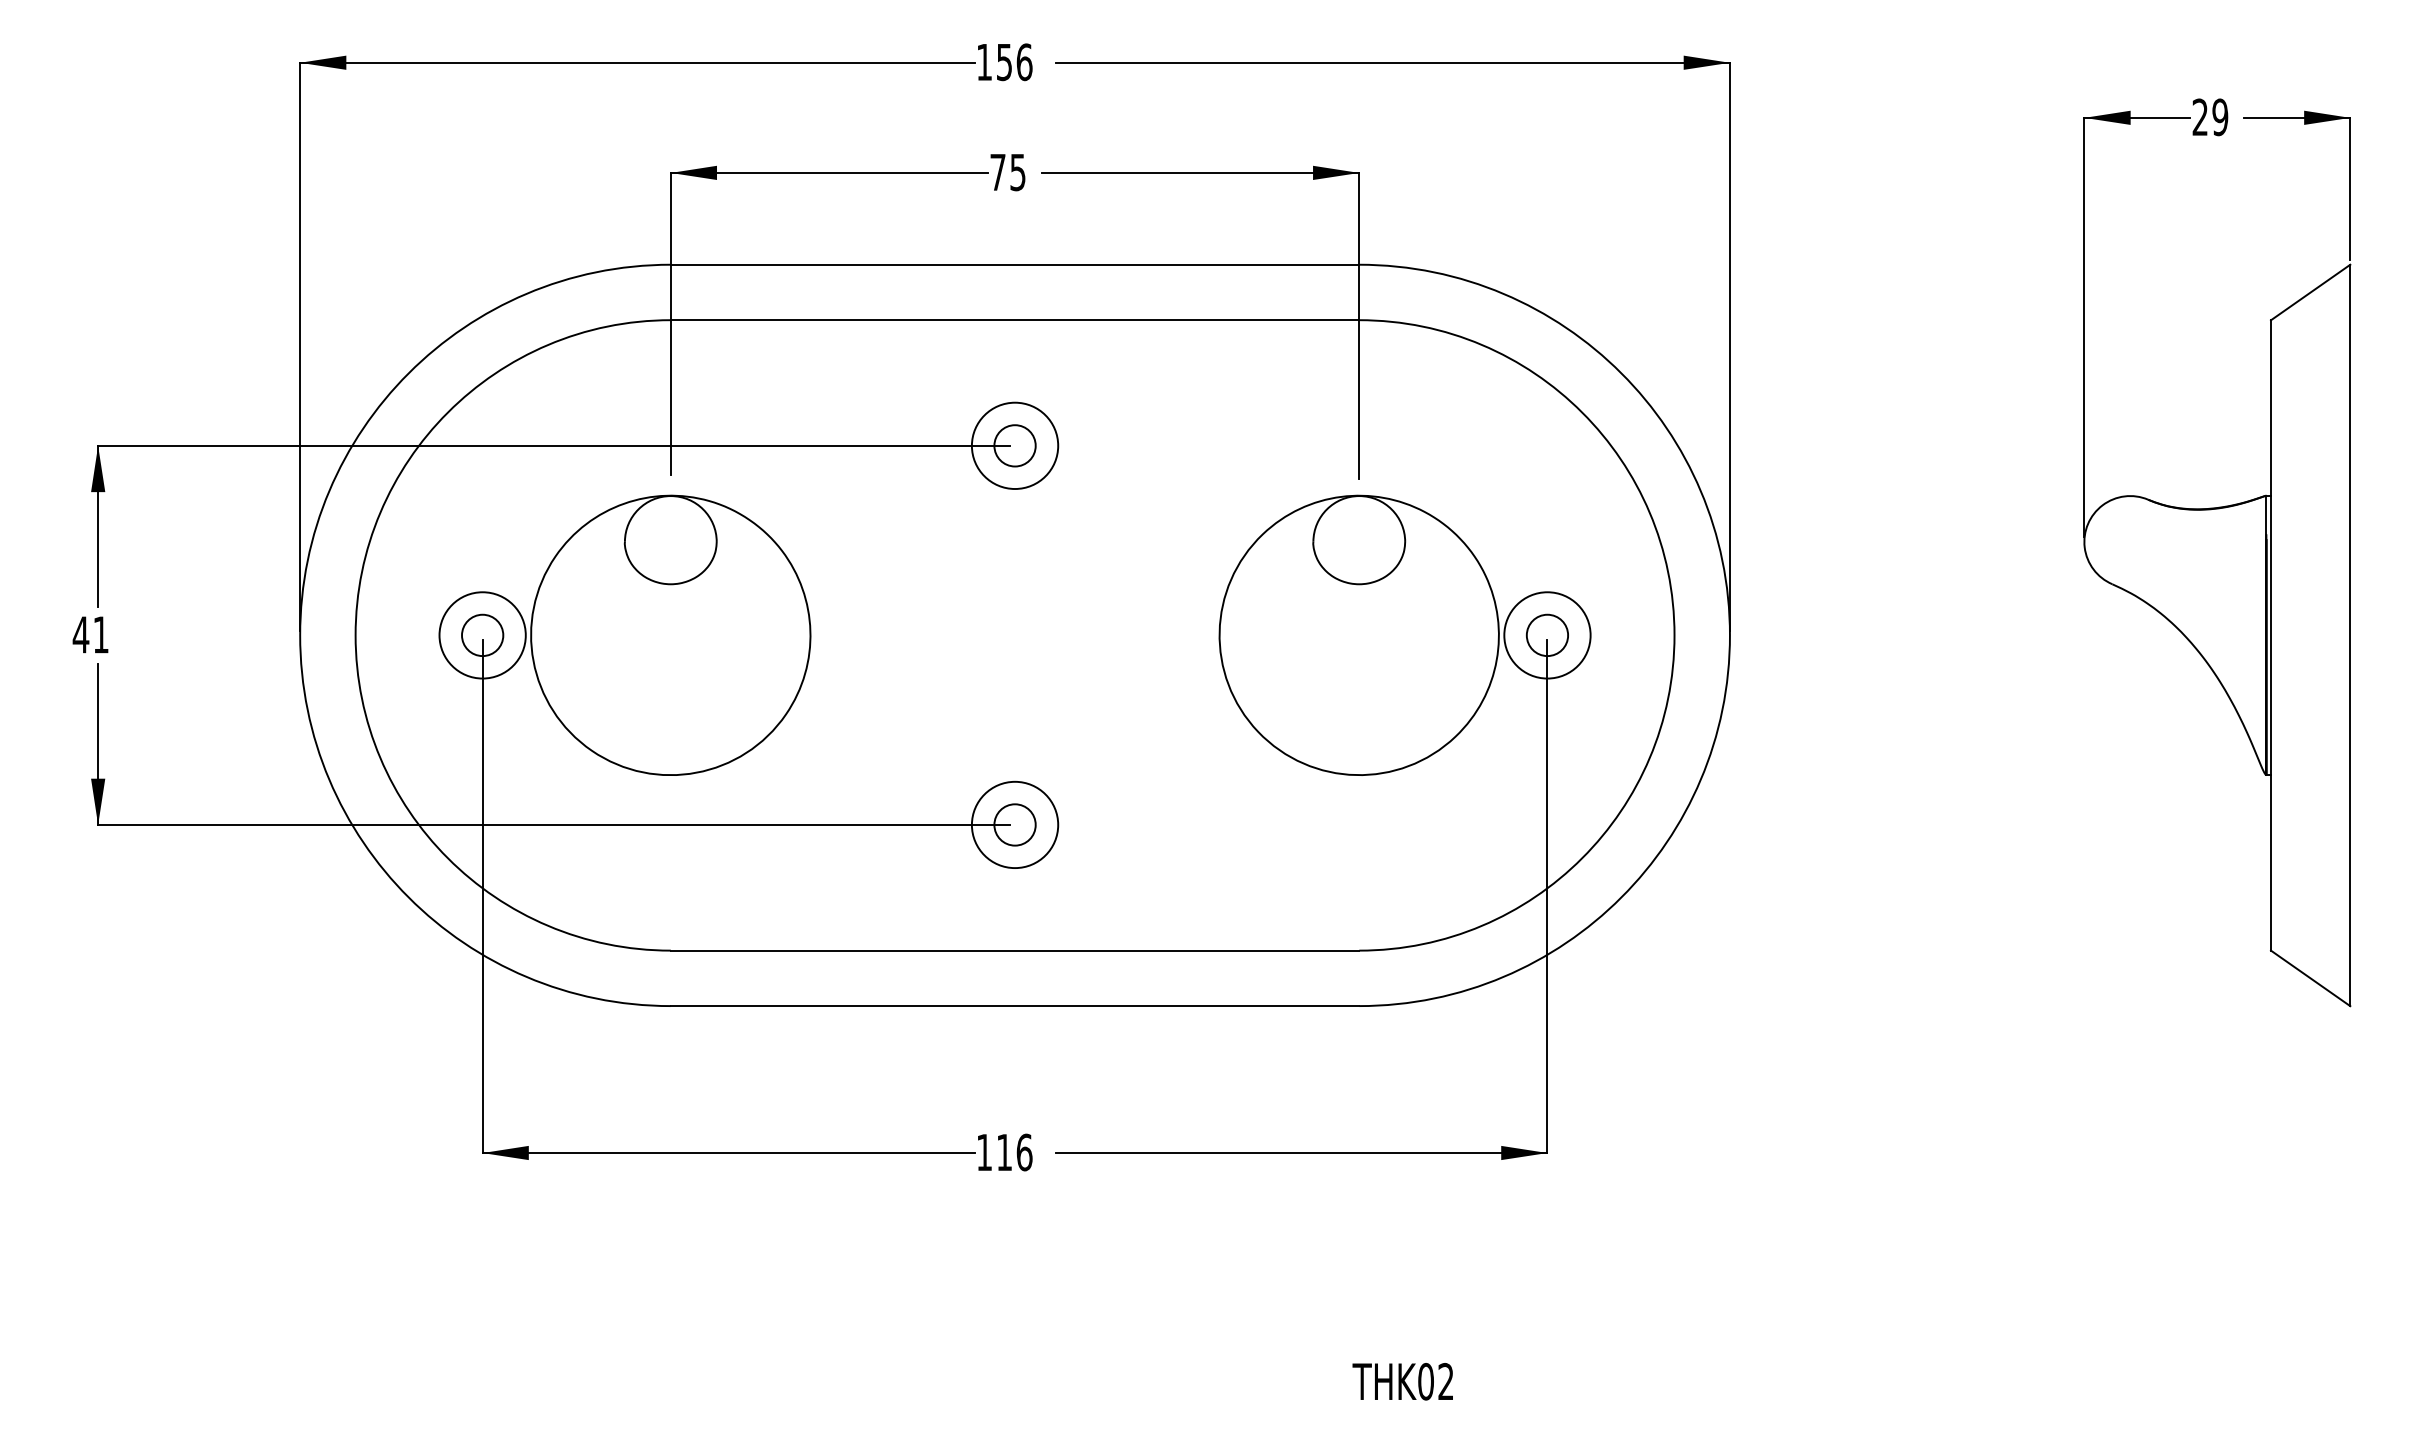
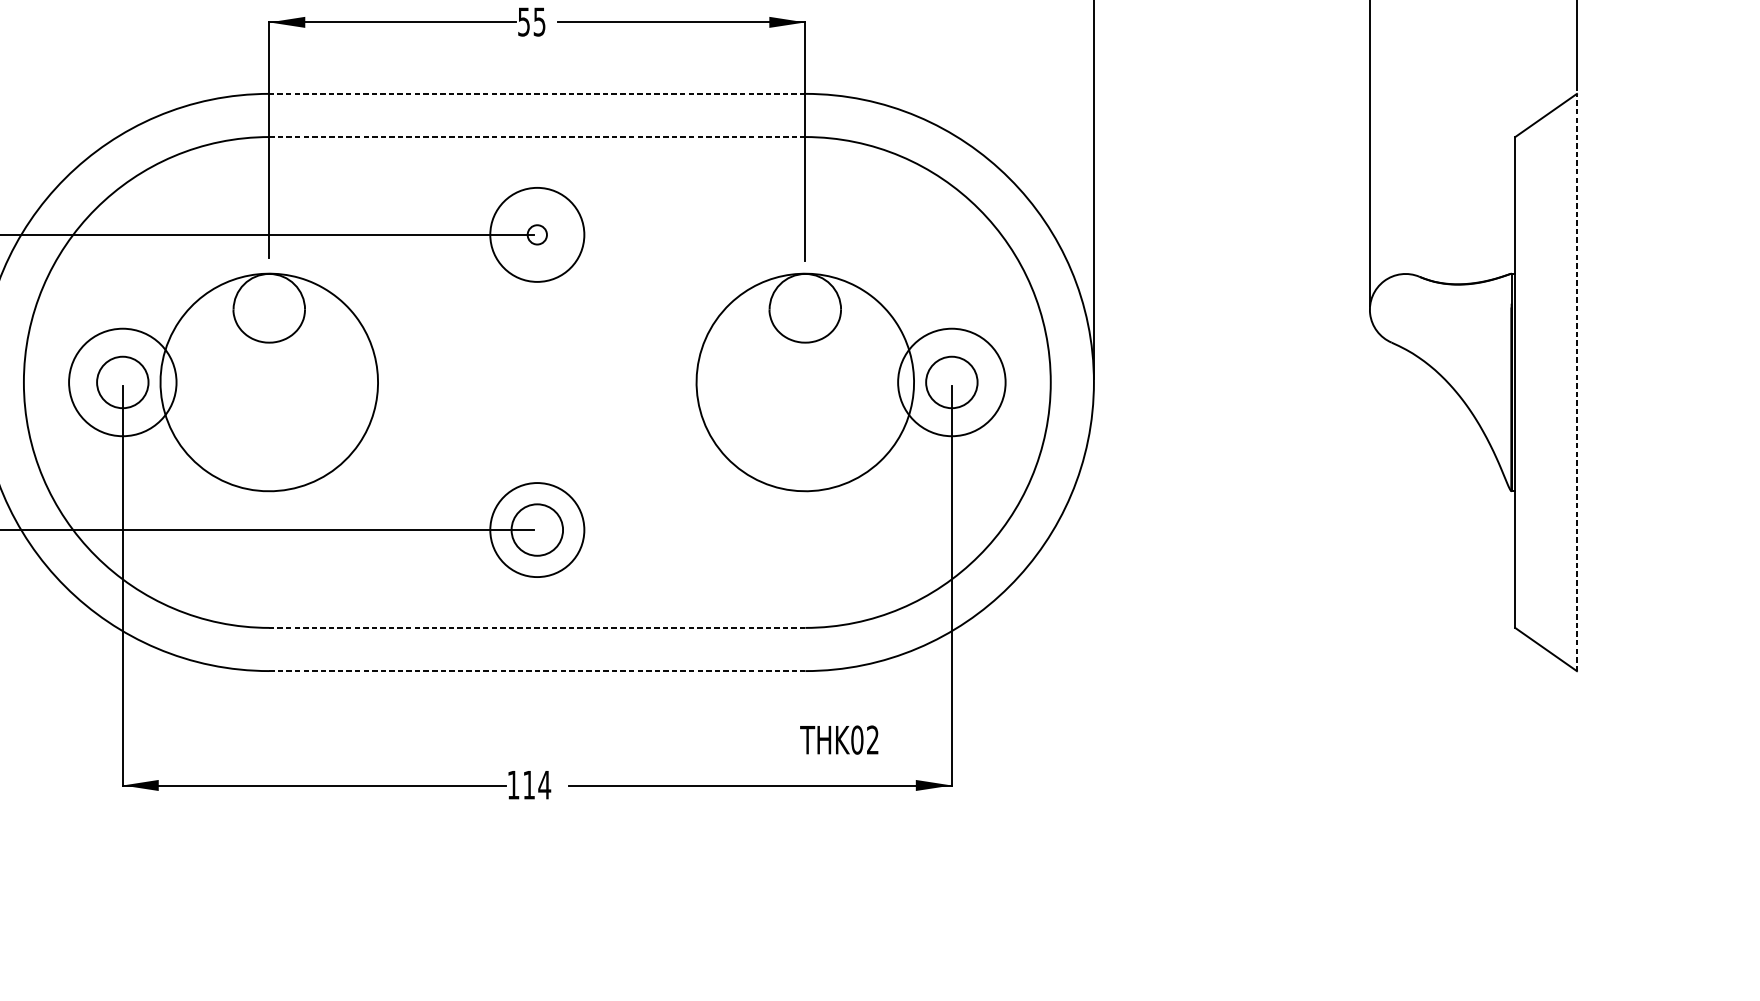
text: (997, 172) -> (523, 22), 75 -> 55
line: (1014, 264) -> (536, 93), solid -> dashed
line: (1015, 320) -> (537, 137), solid -> dashed
circle: (1014, 445) -> (536, 234), size x0.6
circle: (1014, 445) -> (536, 234), size x1.4
circle: (482, 635) -> (122, 382), size x1.6
circle: (482, 635) -> (122, 382), size x1.6
circle: (1547, 635) -> (951, 382), size x1.6
circle: (1547, 635) -> (951, 382), size x1.6
line: (2350, 635) -> (1577, 382), solid -> dashed
circle: (1014, 824) -> (536, 529), size x1.4
circle: (1014, 824) -> (536, 529), size x1.6
line: (1014, 950) -> (536, 627), solid -> dashed
line: (1015, 1006) -> (537, 671), solid -> dashed
text: (1024, 1152) -> (544, 785), 116 -> 114
text: (1402, 1381) -> (838, 739), moved

